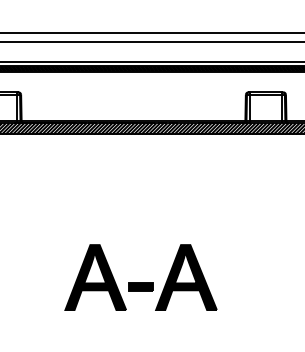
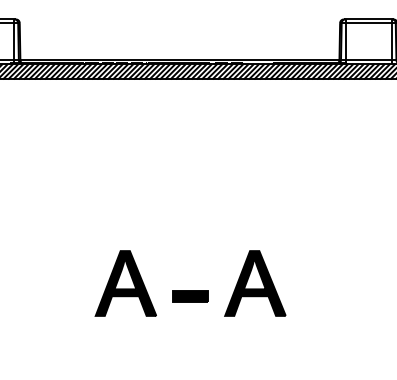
part: (95, 277) -> (125, 283), size x0.7
part: (186, 277) -> (255, 283), size x0.7

